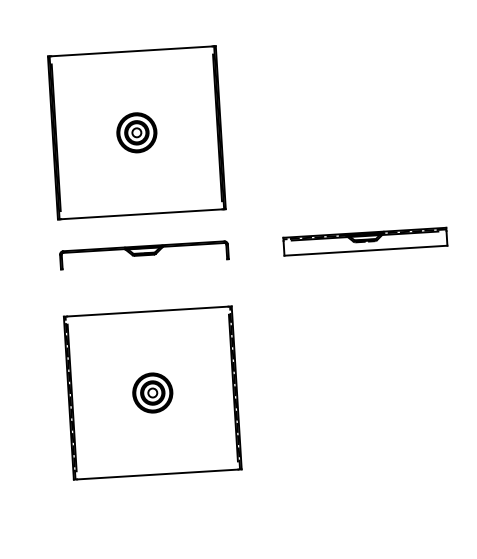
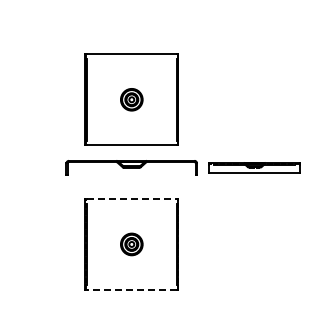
part: (143, 254) -> (131, 167), size x1.4
line: (147, 312) -> (131, 199), solid -> dashed
line: (157, 474) -> (131, 289), solid -> dashed

